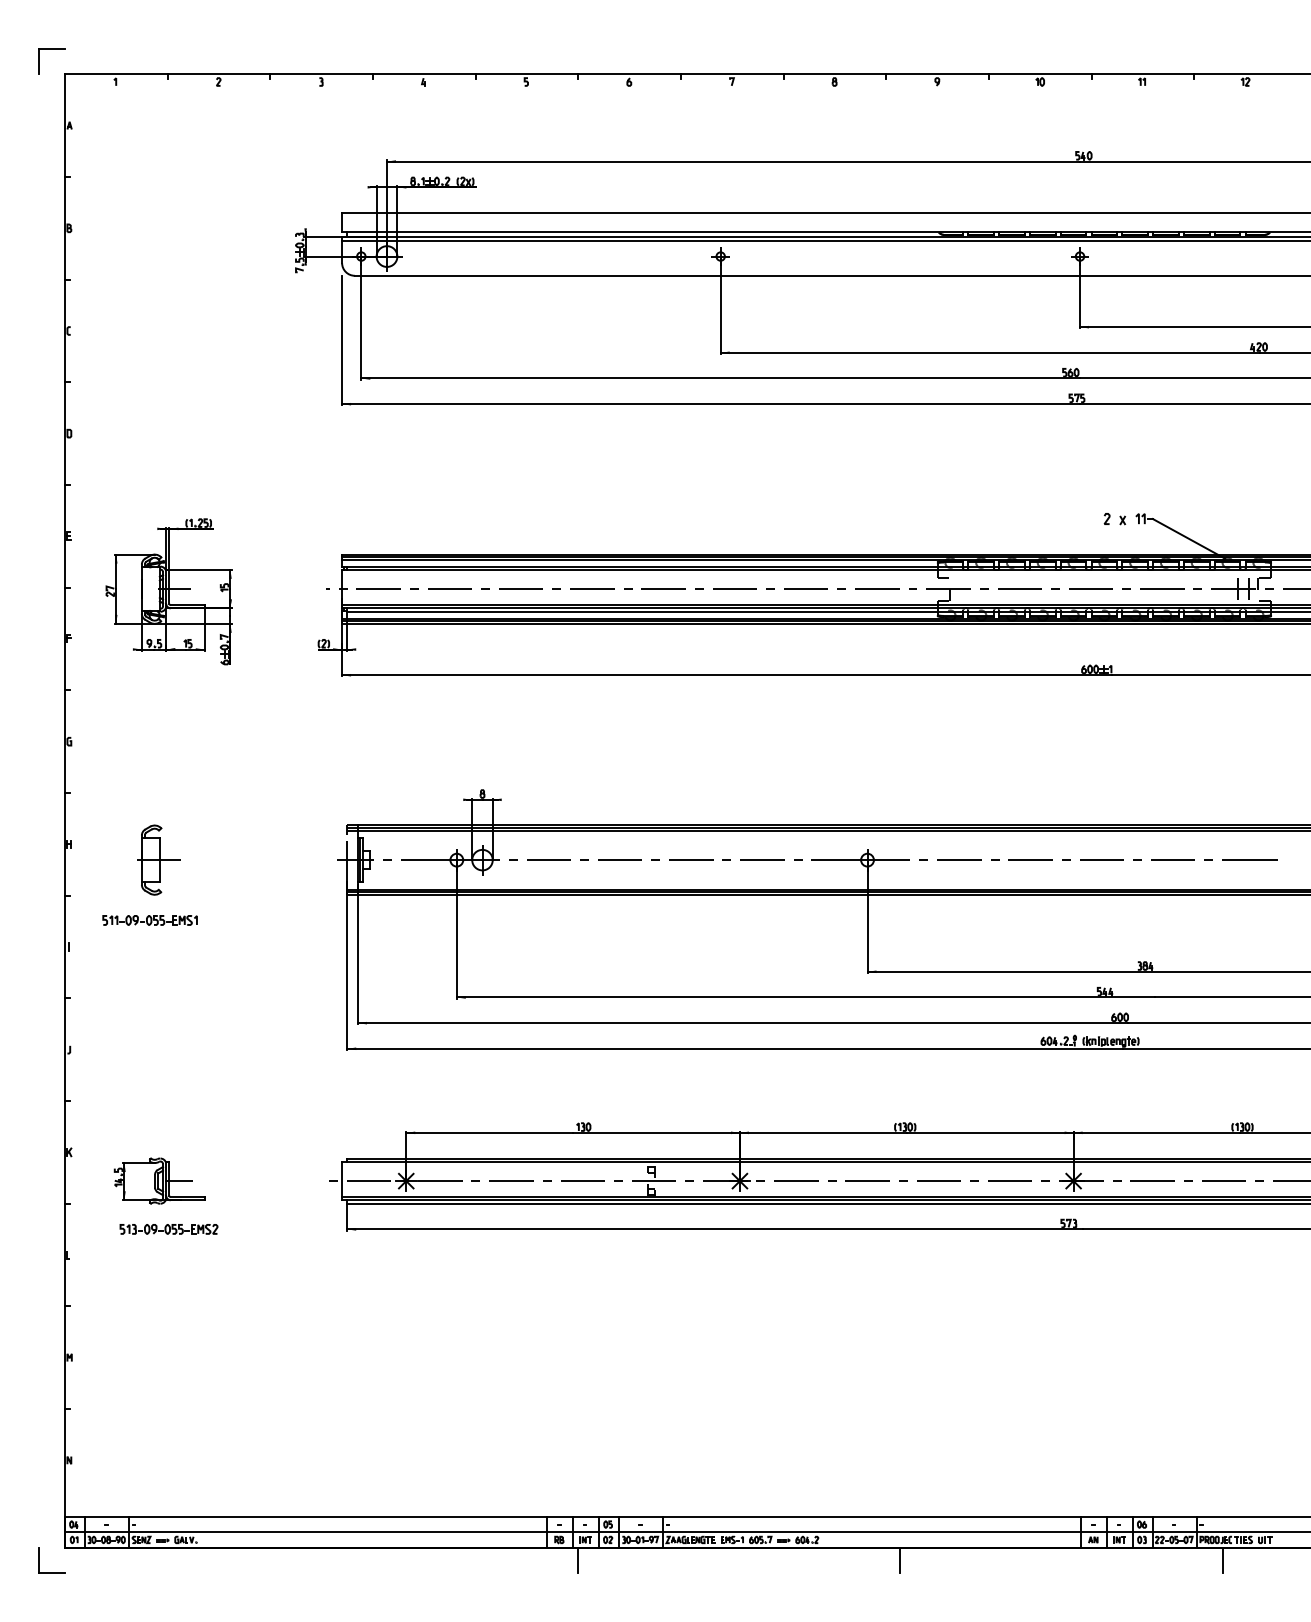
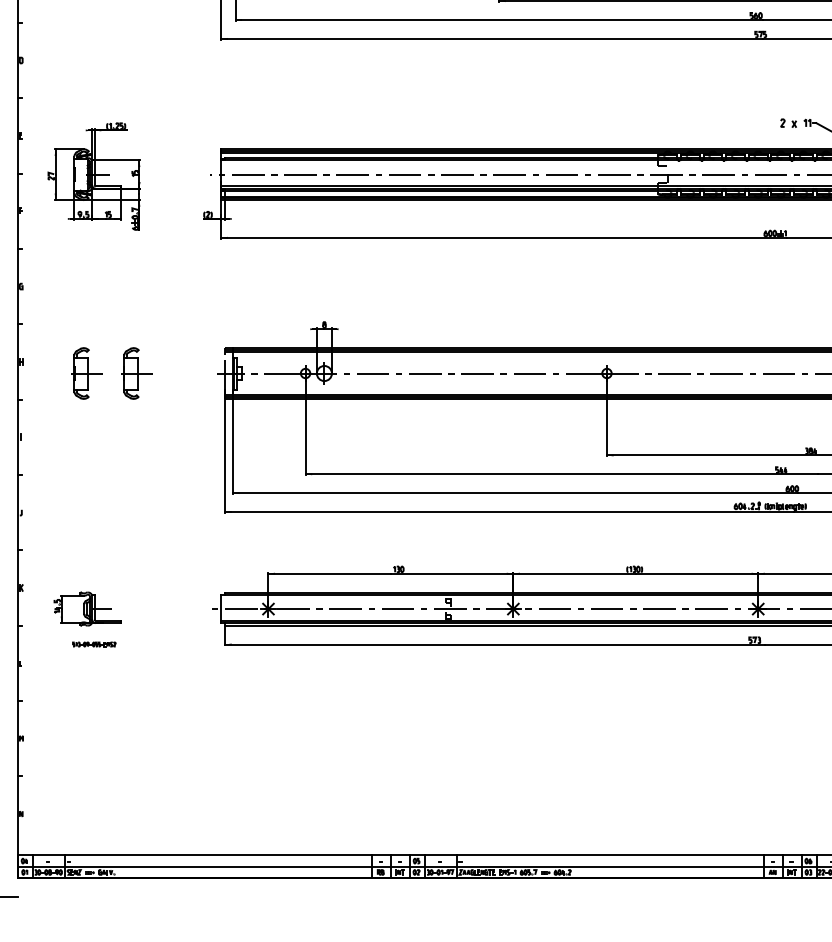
part: (226, 859) -> (136, 373), added
part: (149, 920) -> (80, 417), removed
part: (168, 1229) -> (93, 644), size x0.6
line: (578, 1560) -> (394, 887), removed
line: (900, 1560) -> (631, 887), removed

